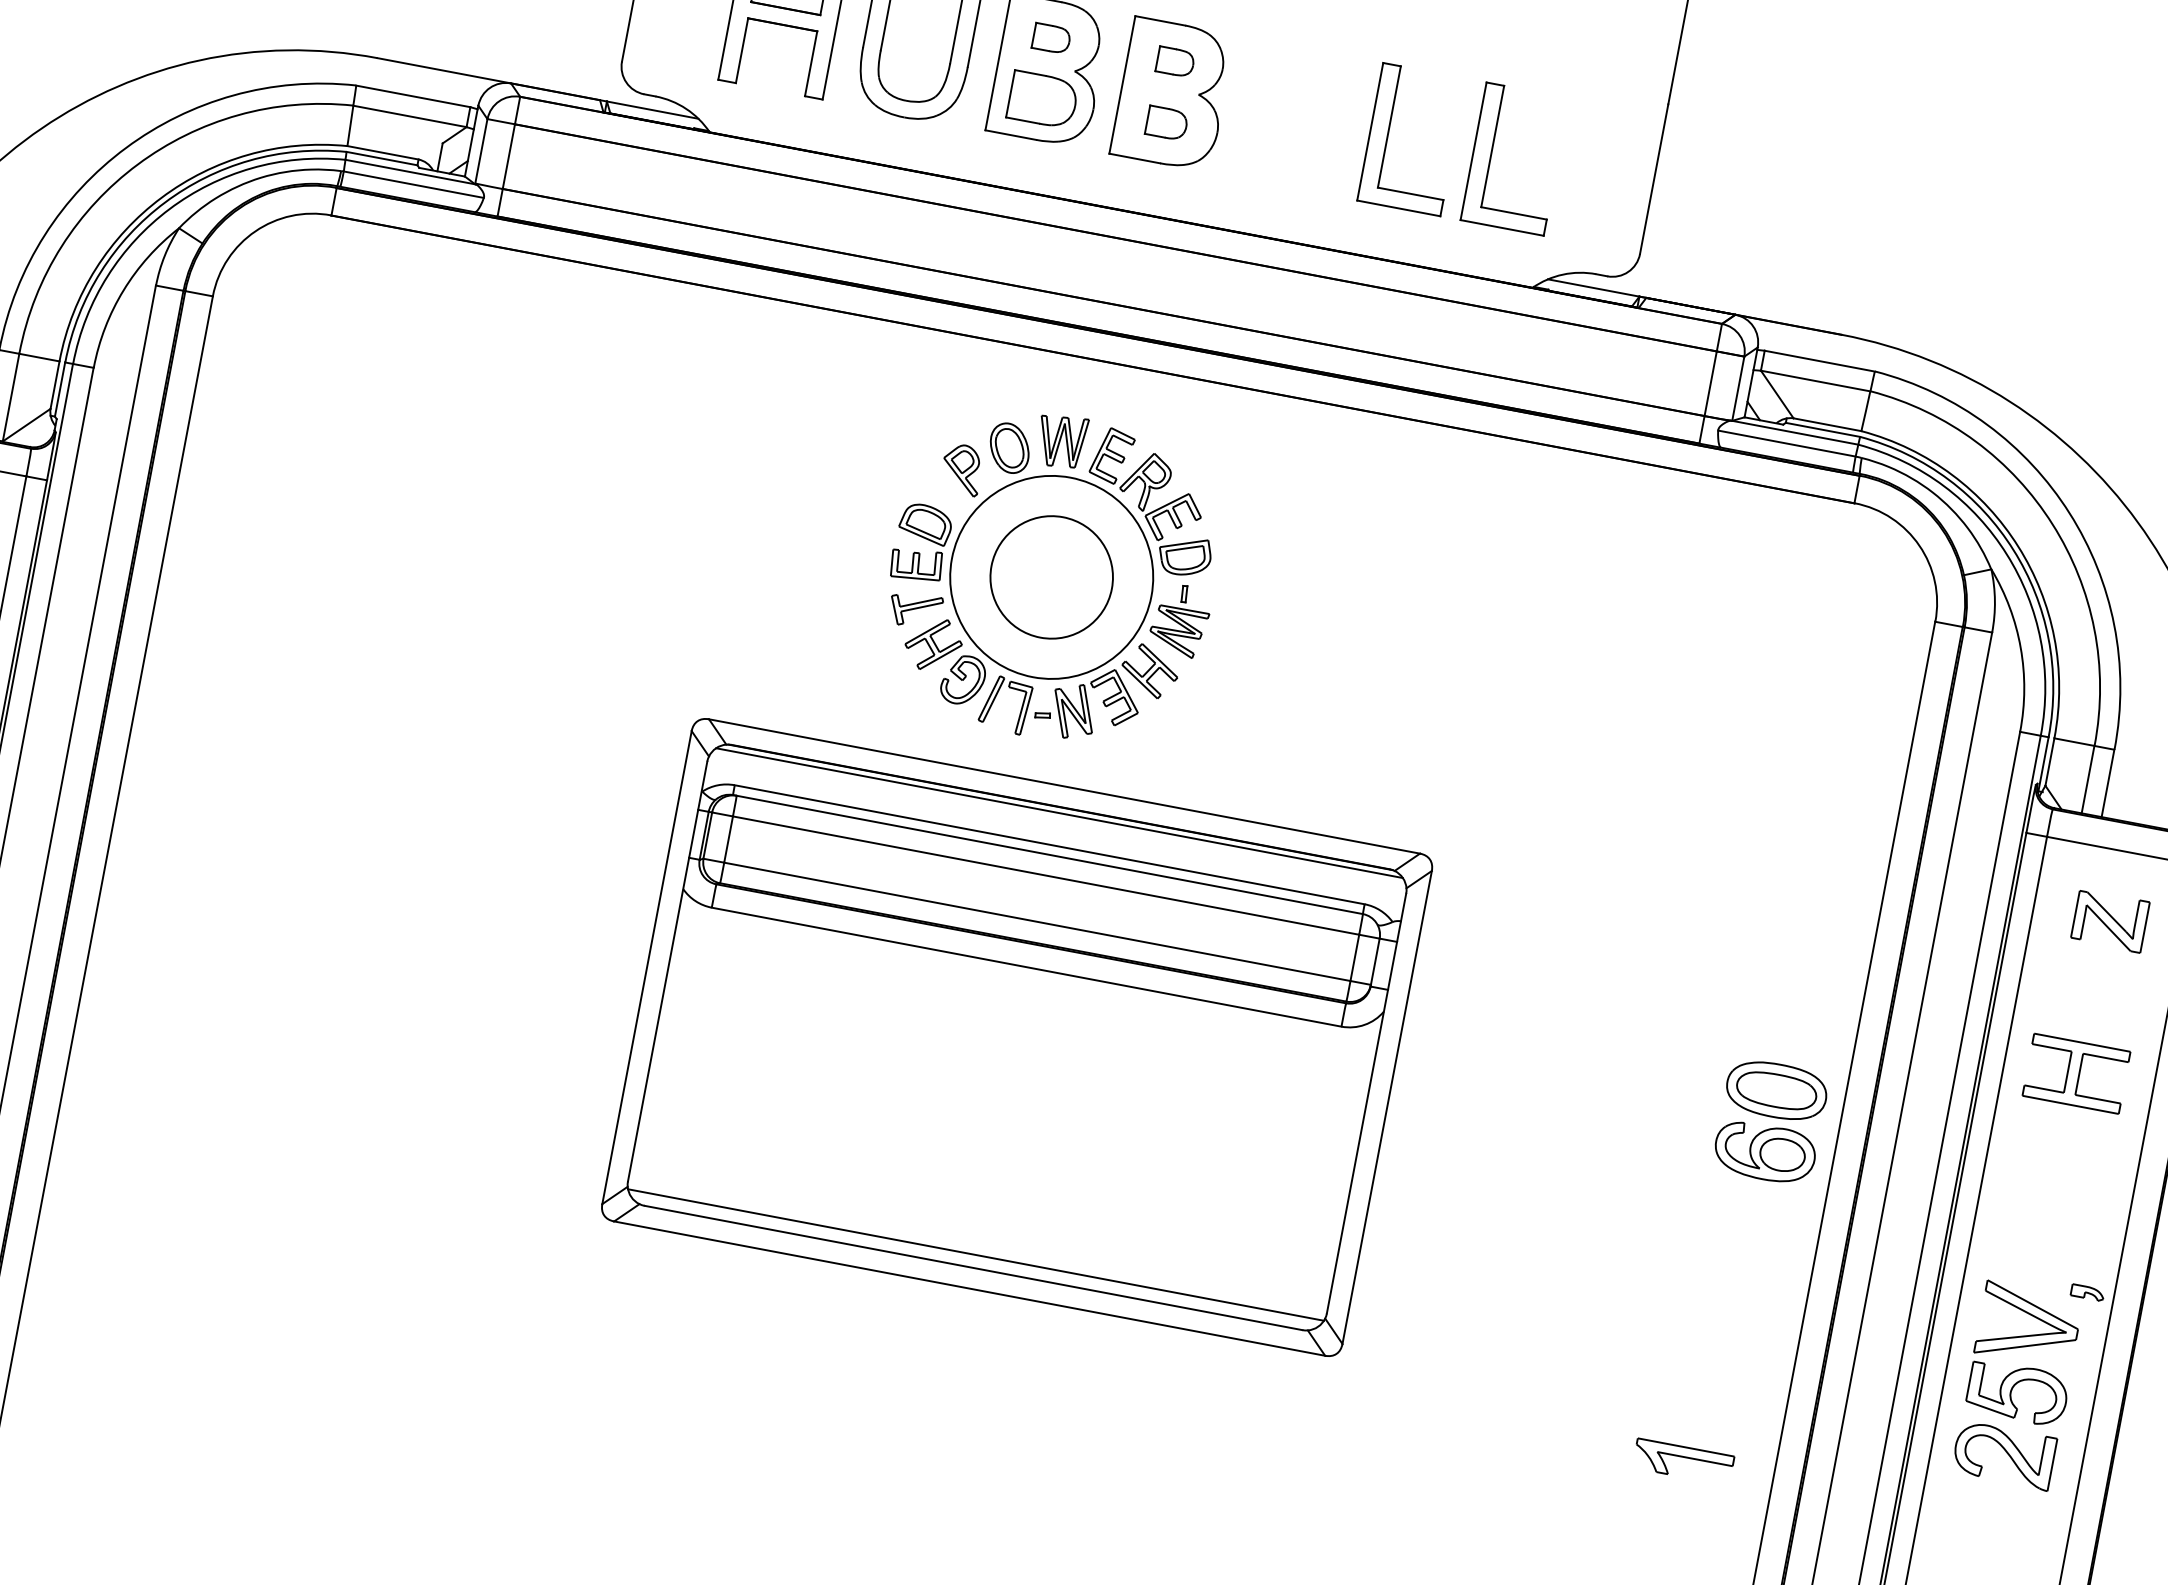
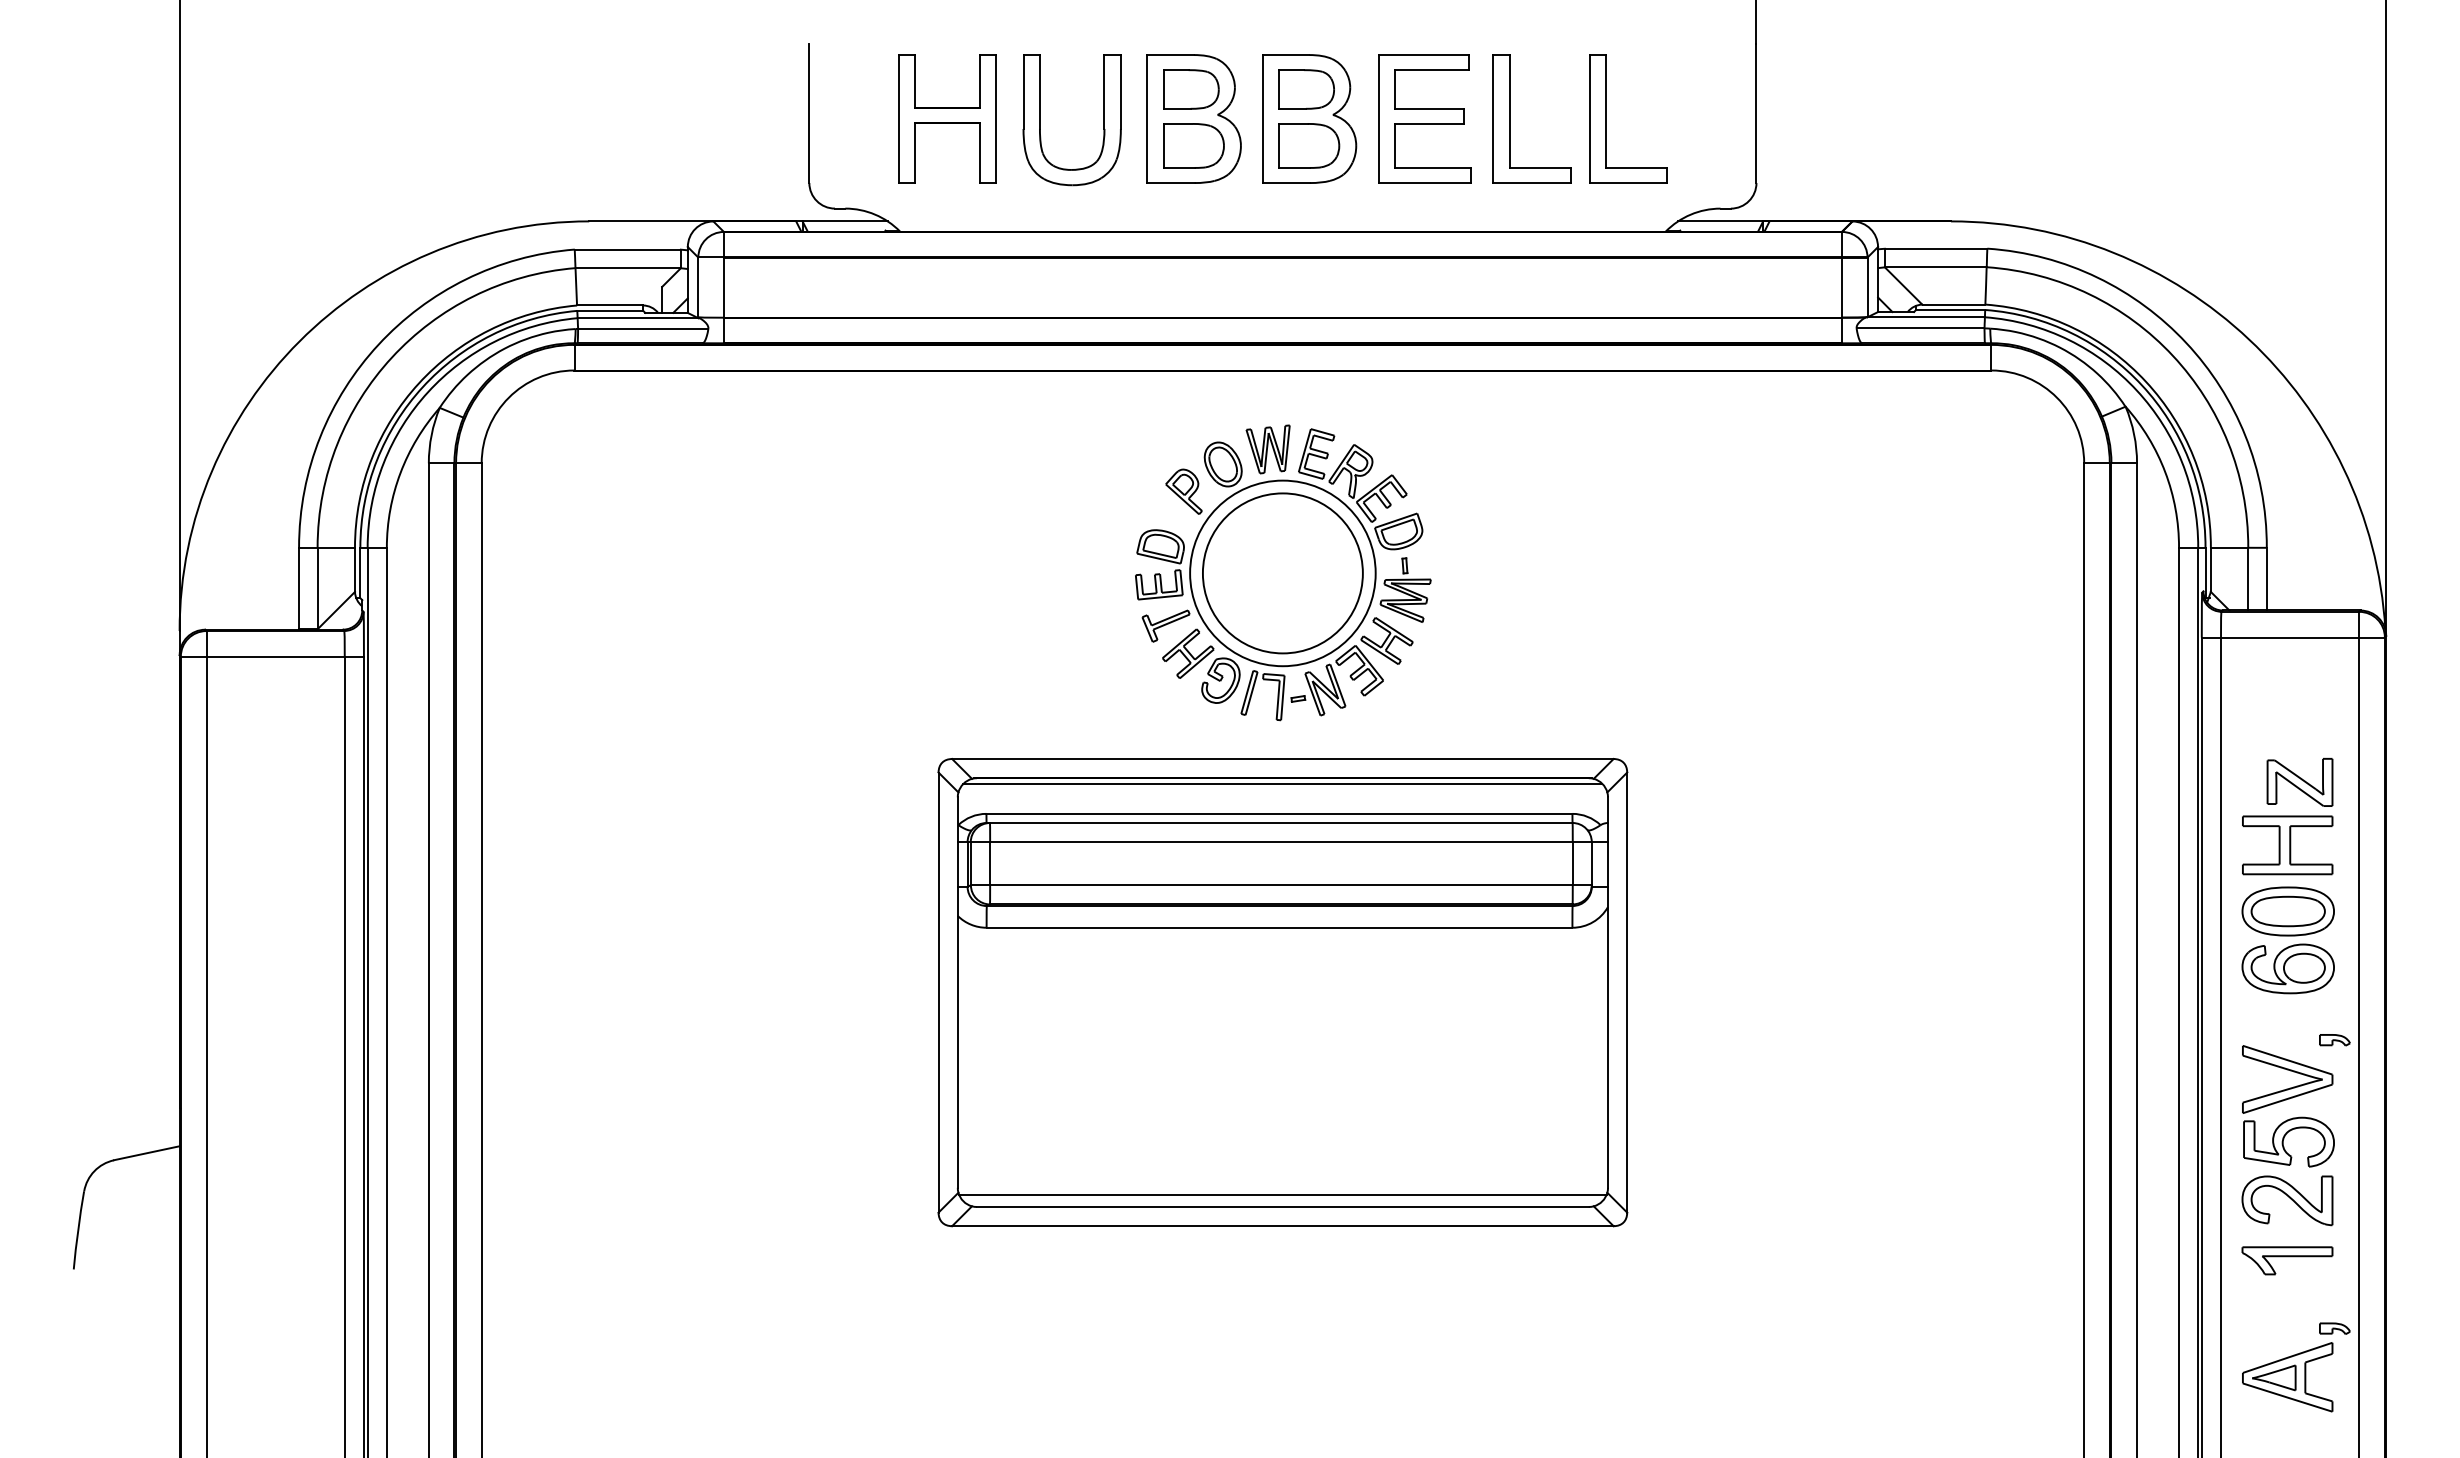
part: (1051, 38) -> (1191, 89), size x1.67
part: (1175, 62) -> (1306, 89), size x1.67
part: (1296, 117) -> (1424, 118), added
part: (1167, 122) -> (1309, 145), size x1.67
circle: (1051, 577) -> (1282, 573), size x1.43
part: (2109, 921) -> (2299, 782), moved
part: (1016, 1037) -> (1282, 992), moved
part: (1769, 1121) -> (2287, 940), moved
part: (1683, 1461) -> (2287, 1260), moved

